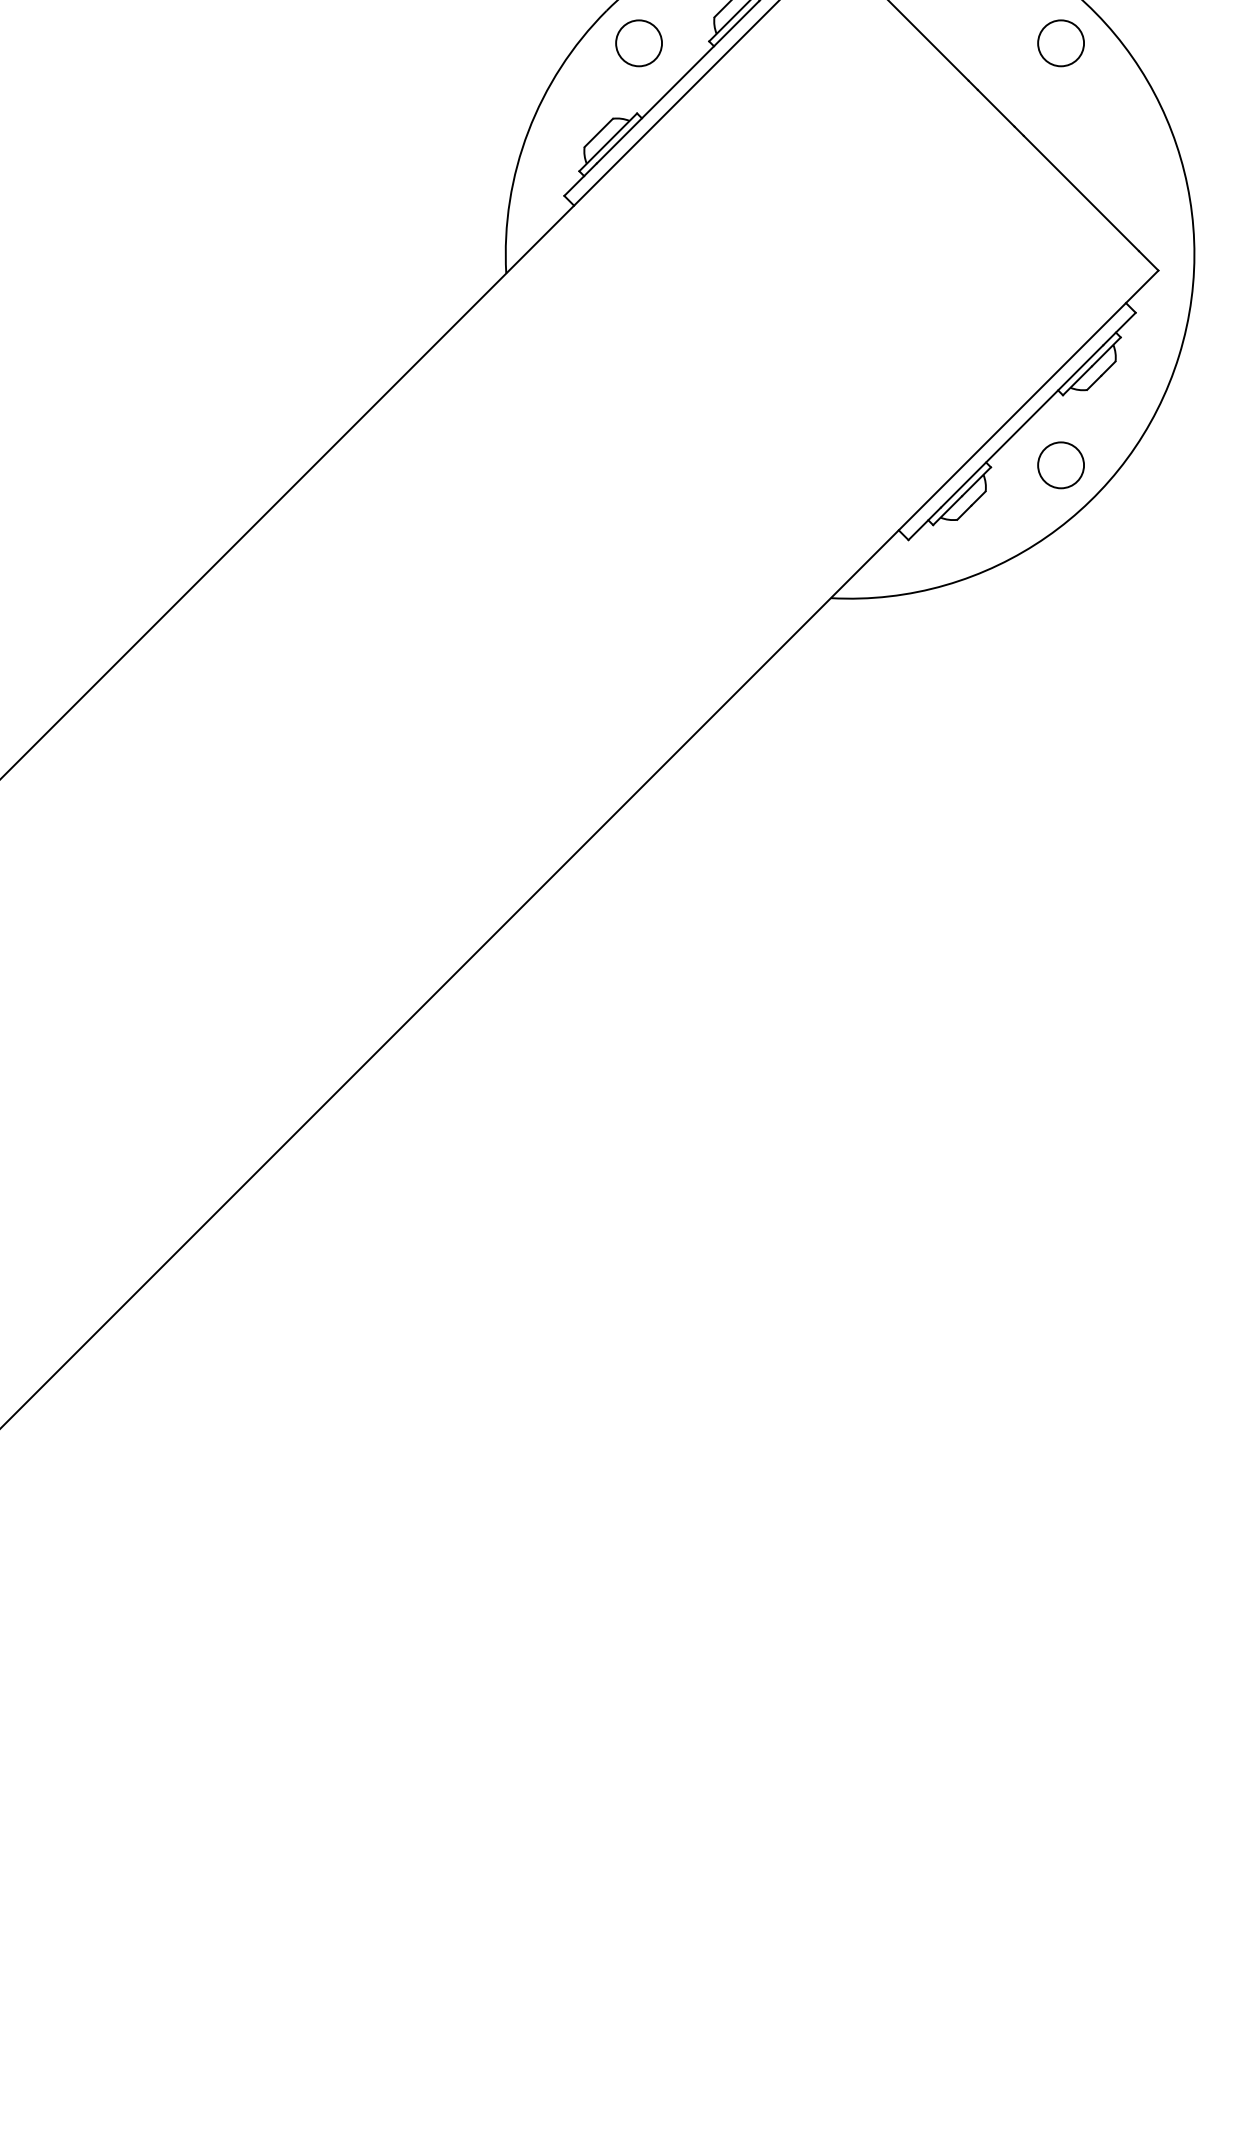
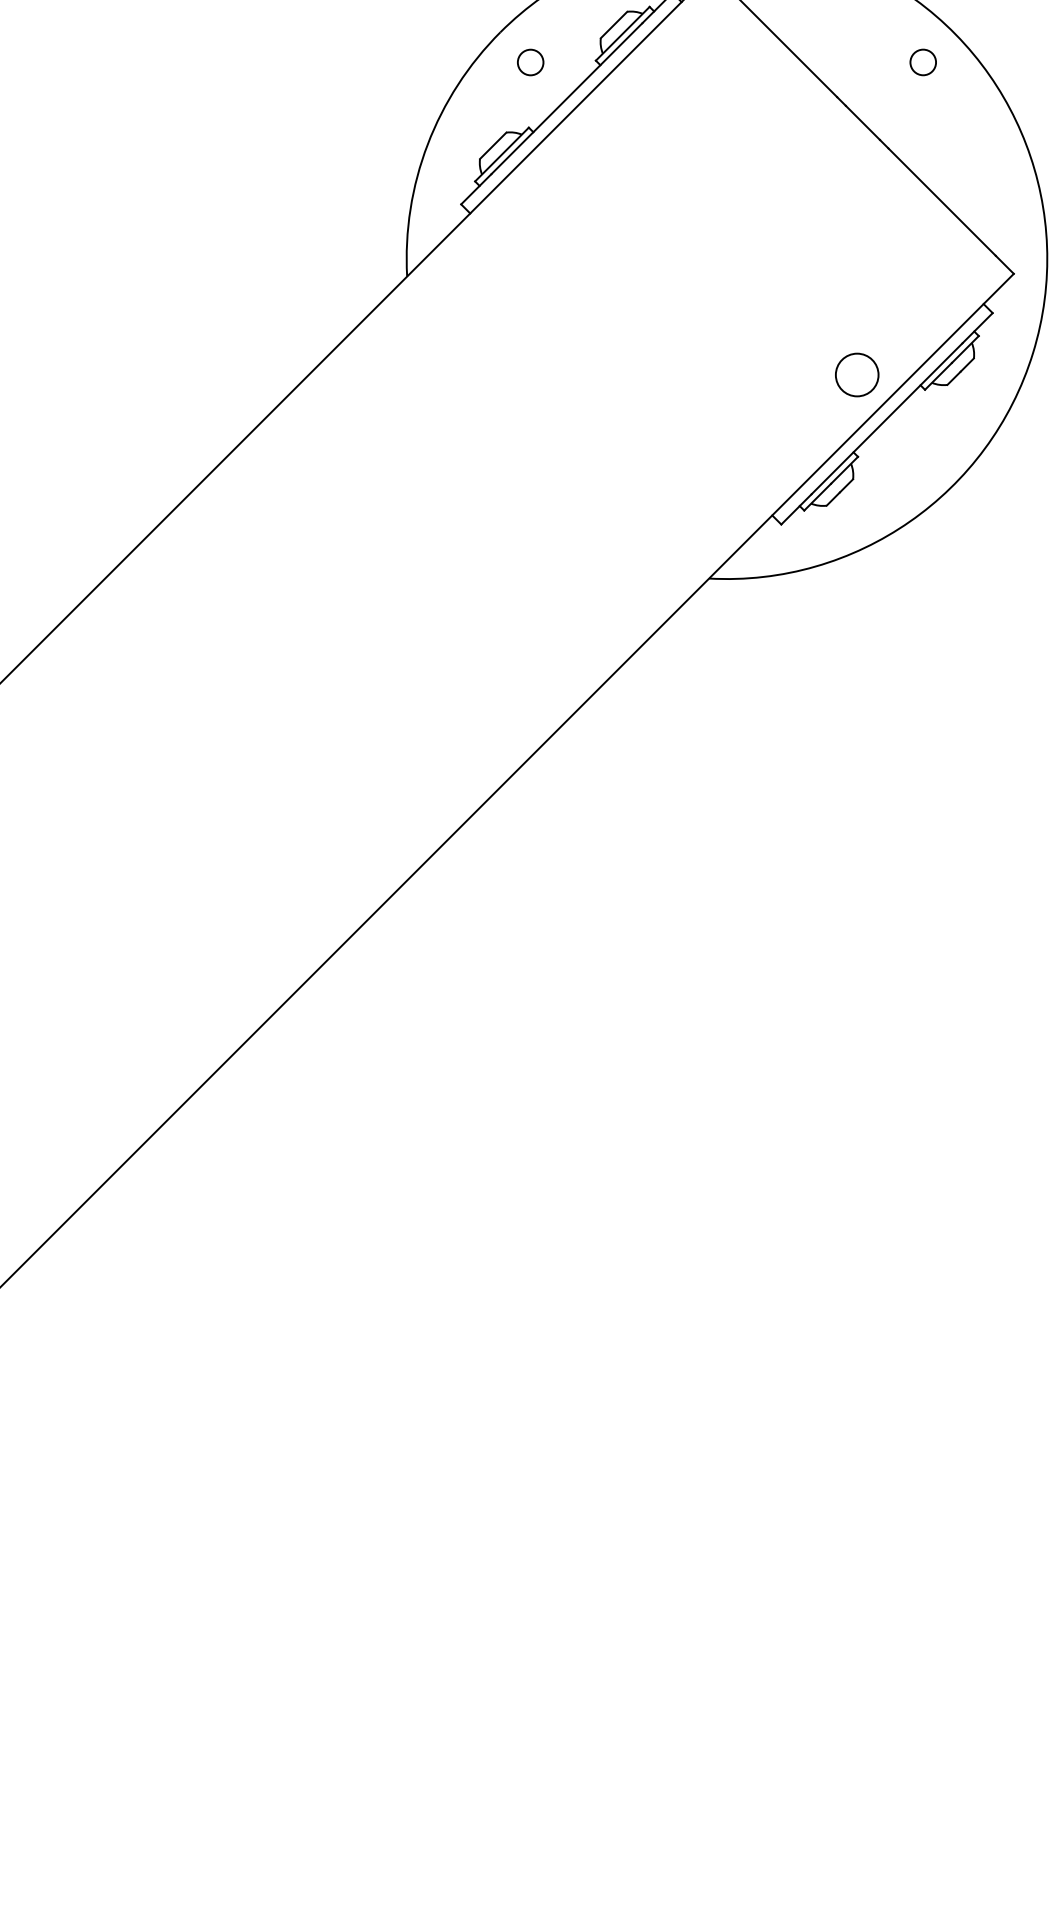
circle: (638, 43) -> (530, 62), size x0.6
circle: (1061, 43) -> (923, 62), size x0.6
circle: (1060, 465) -> (856, 375), moved

